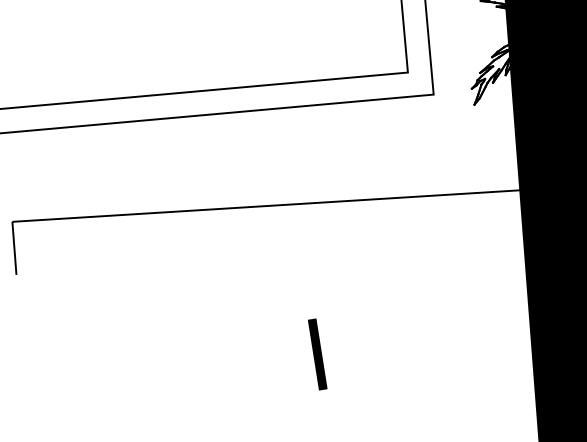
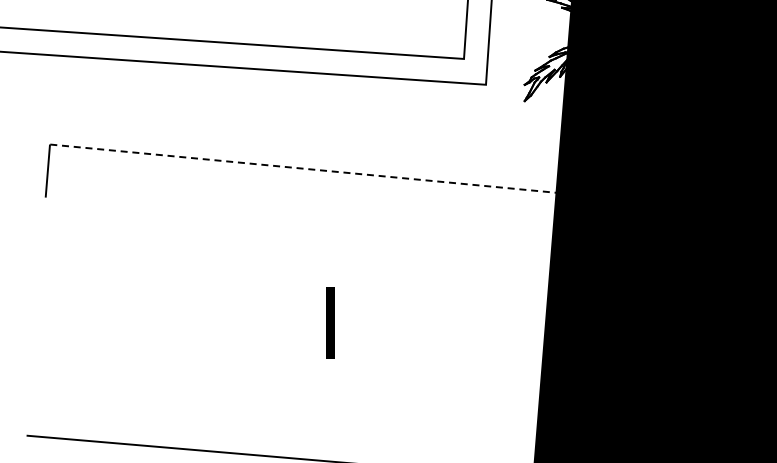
line: (268, 205) -> (305, 168), solid -> dashed

